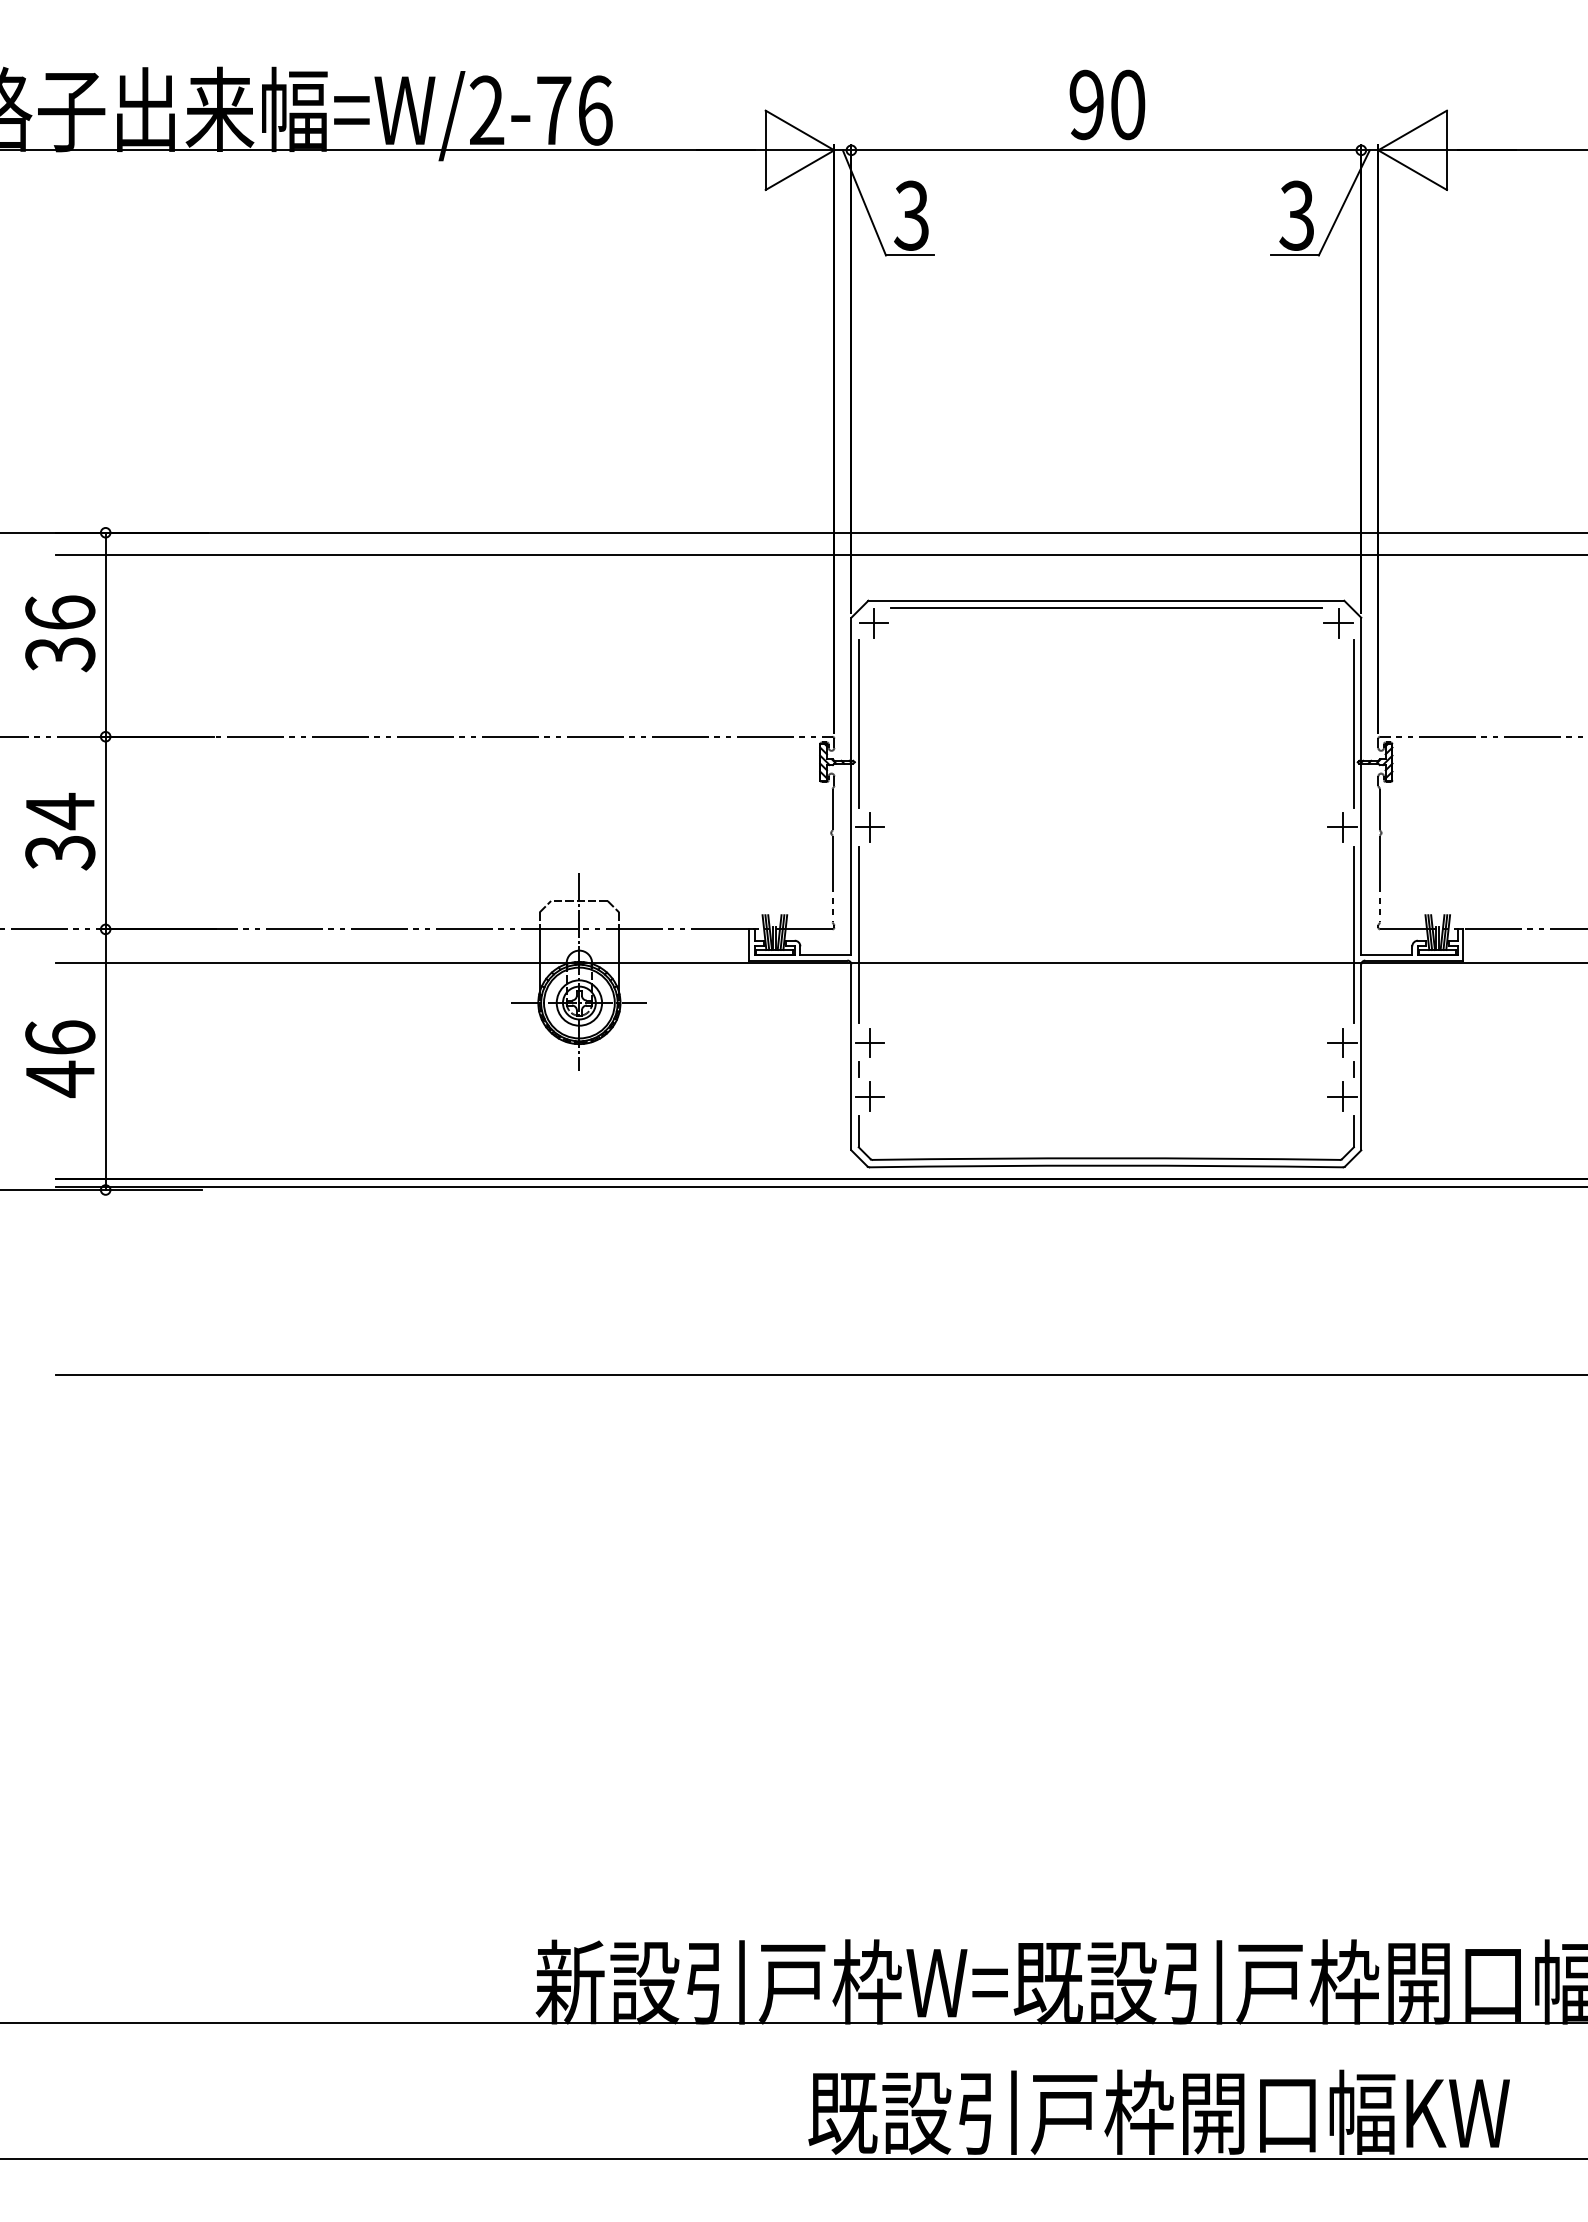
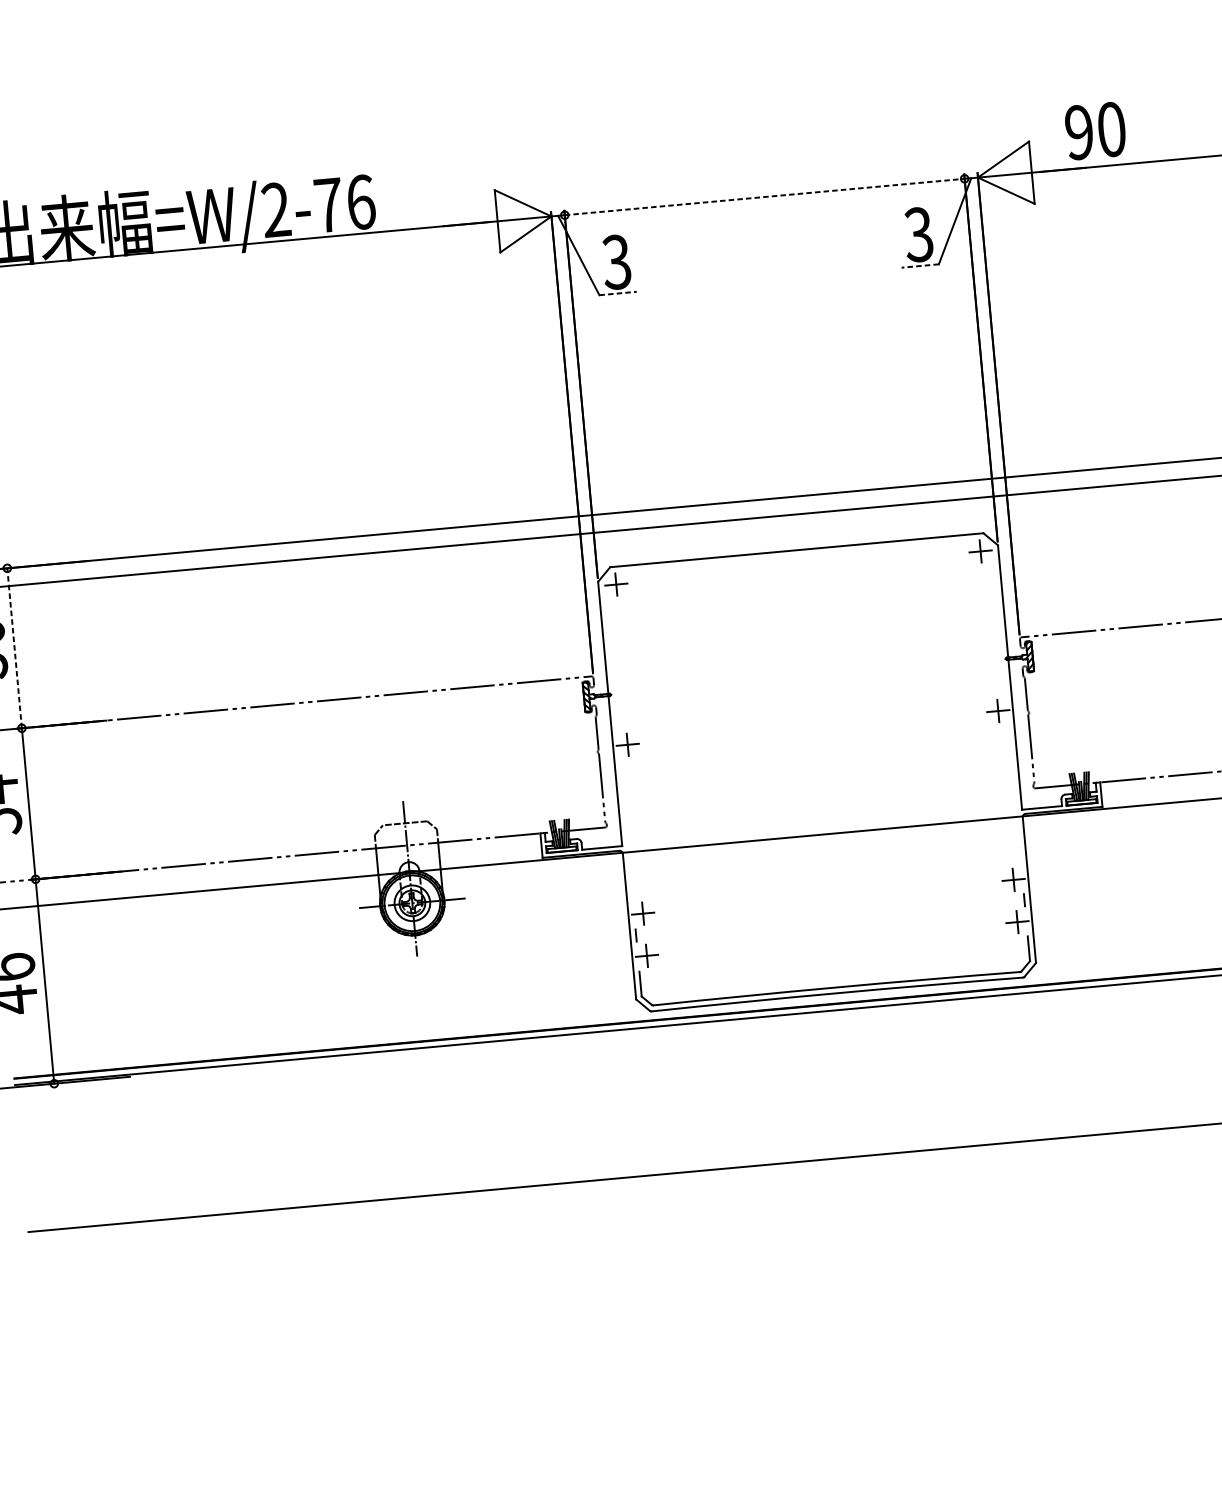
text: (1107, 104) -> (1095, 130), moved
line: (1106, 150) -> (764, 197), solid -> dashed
line: (909, 255) -> (617, 293), solid -> dashed
line: (1295, 255) -> (920, 266), solid -> dashed
line: (1105, 608) -> (796, 556), removed
line: (105, 634) -> (14, 648), solid -> dashed
line: (858, 724) -> (611, 664), removed
line: (1353, 724) -> (999, 629), removed
line: (858, 934) -> (626, 829), removed
line: (1353, 934) -> (1014, 794), removed

